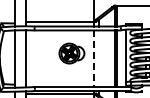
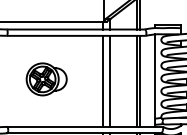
part: (71, 53) -> (46, 79), moved
line: (98, 58) -> (110, 80), added
line: (93, 59) -> (102, 82), dashed -> solid

